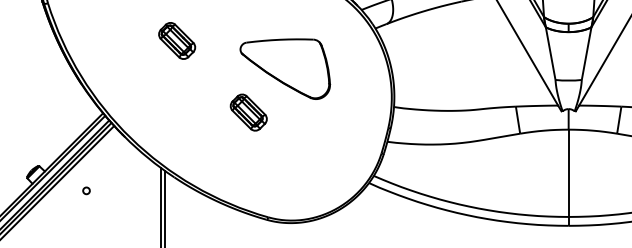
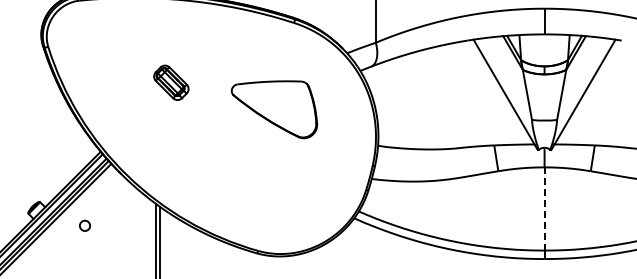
part: (248, 113) -> (239, 151), removed
line: (568, 172) -> (544, 208), solid -> dashed
circle: (86, 190) -> (84, 225), size x1.6

